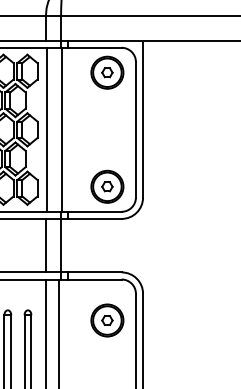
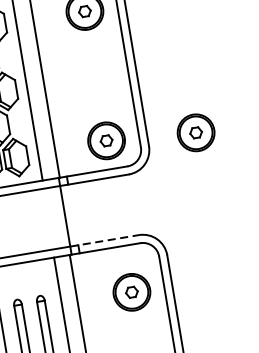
part: (185, 192) -> (196, 132), added
line: (45, 245) -> (47, 219), removed
line: (91, 272) -> (104, 240), solid -> dashed

